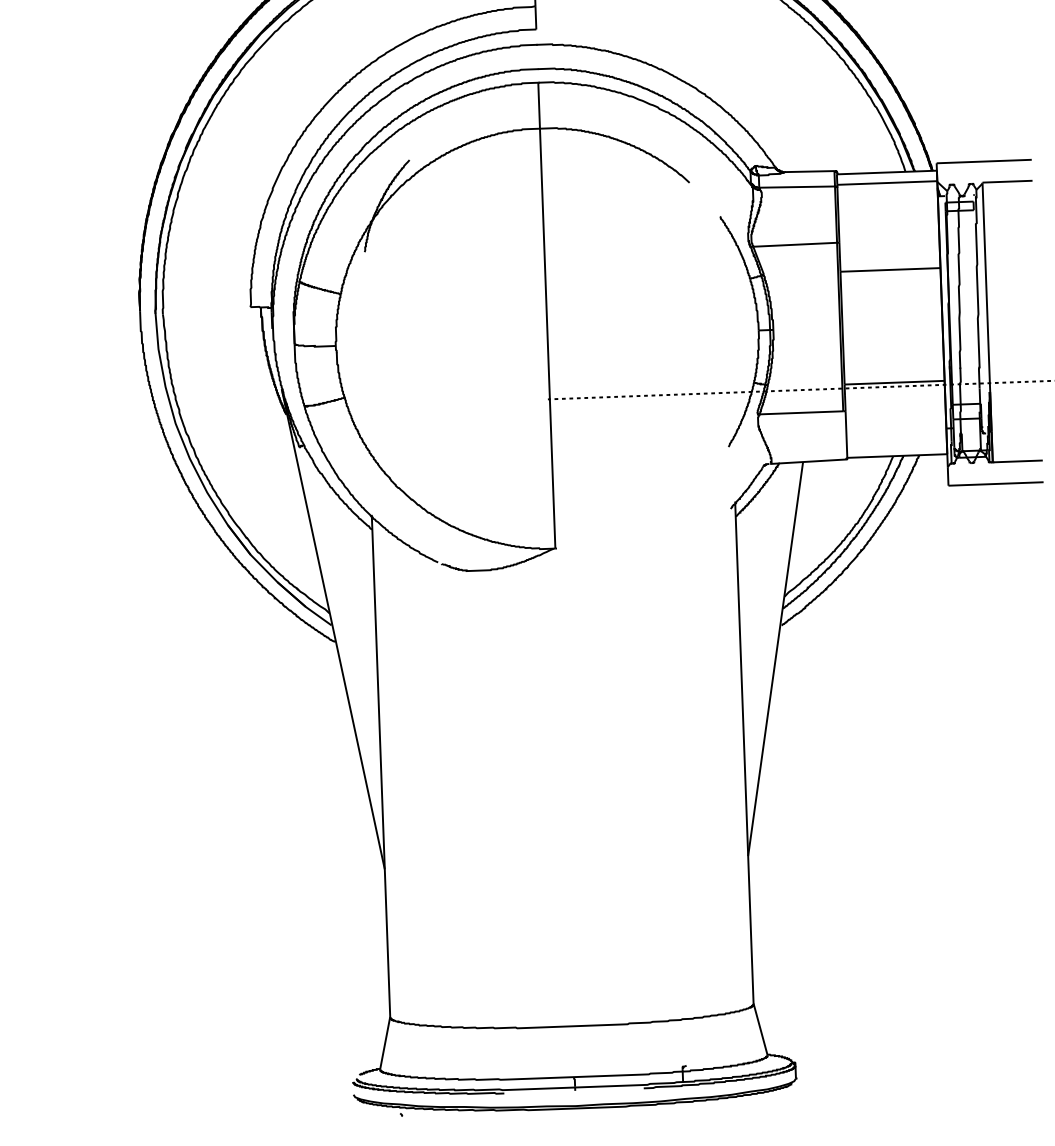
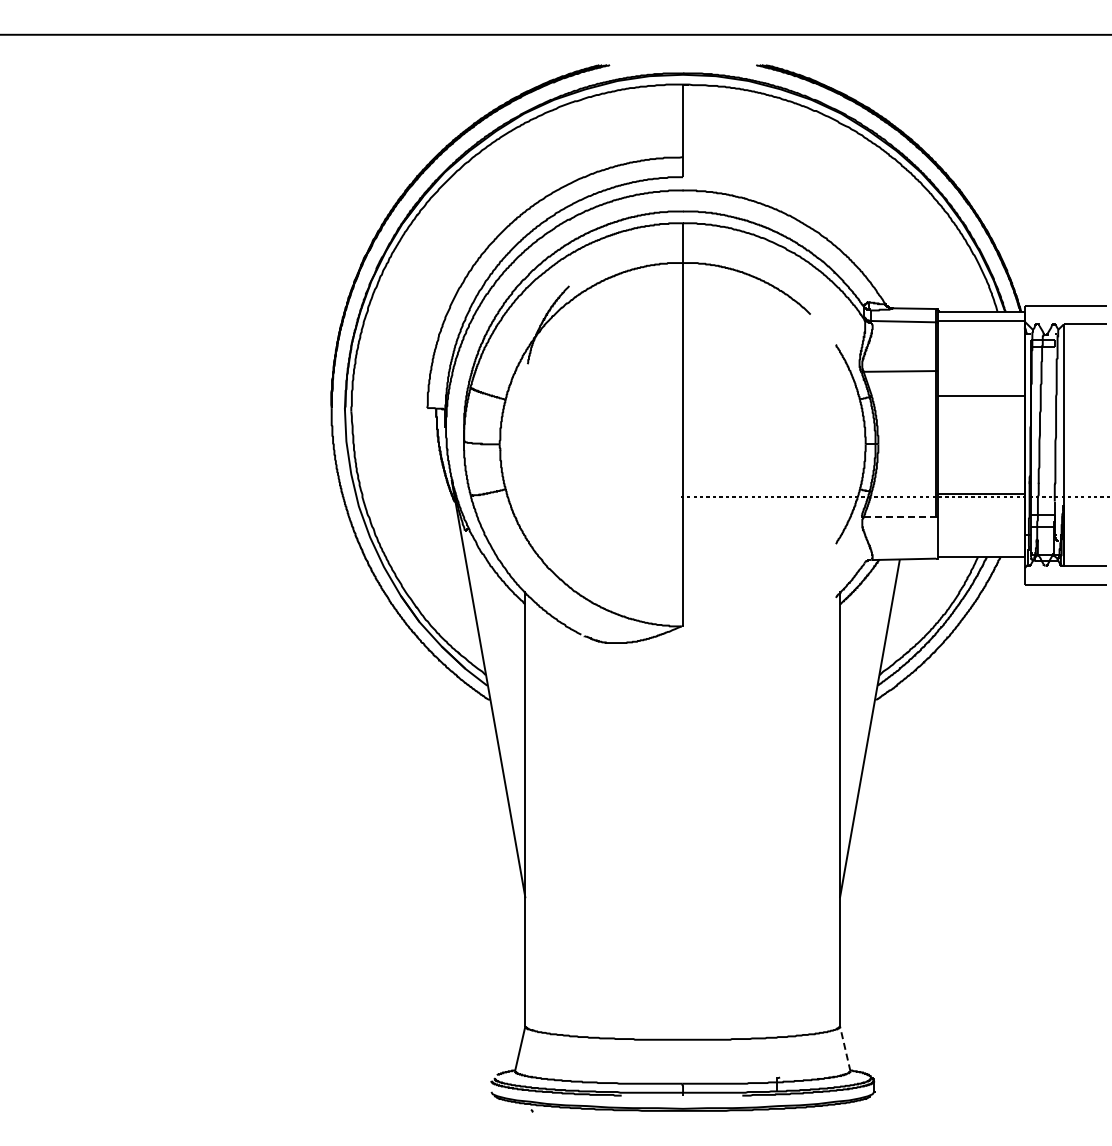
line: (802, 412) -> (900, 516), solid -> dashed
line: (760, 1029) -> (845, 1048), solid -> dashed

